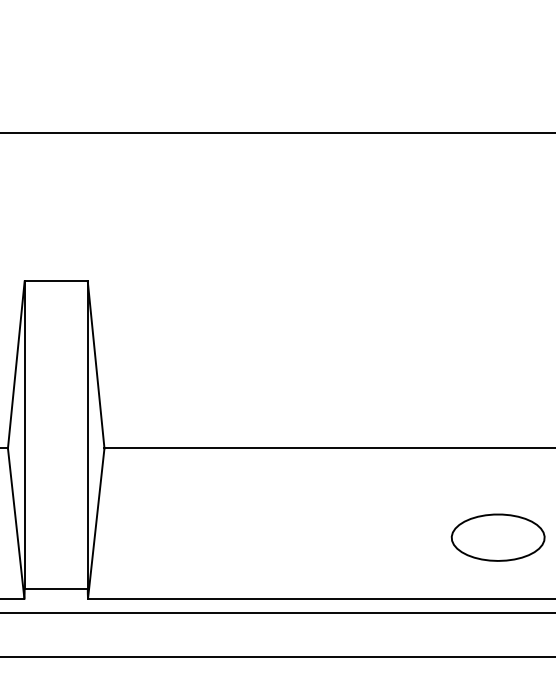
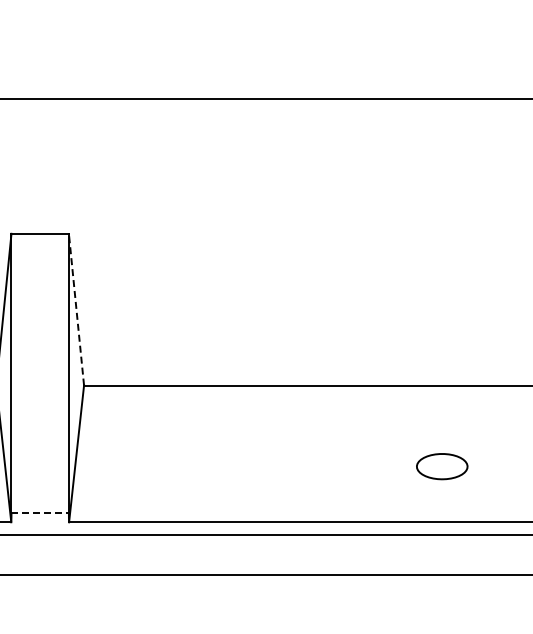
line: (96, 364) -> (76, 309), solid -> dashed
part: (498, 537) -> (442, 466), size x0.6
line: (56, 589) -> (40, 513), solid -> dashed

